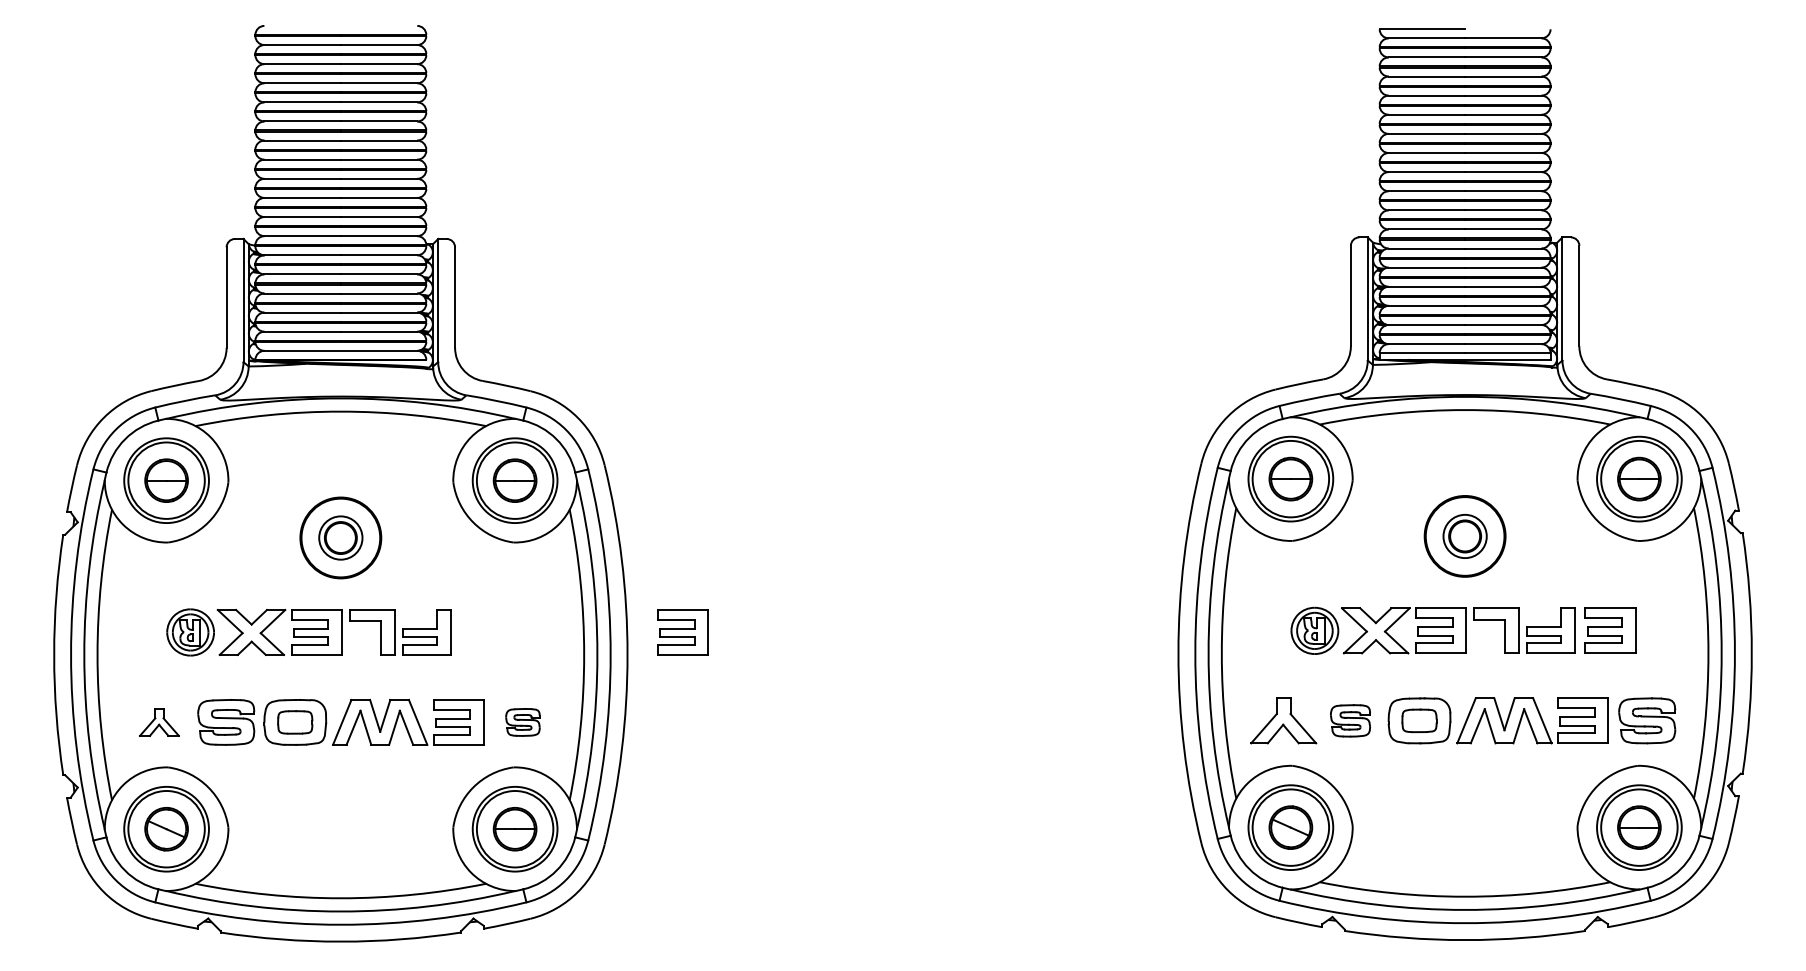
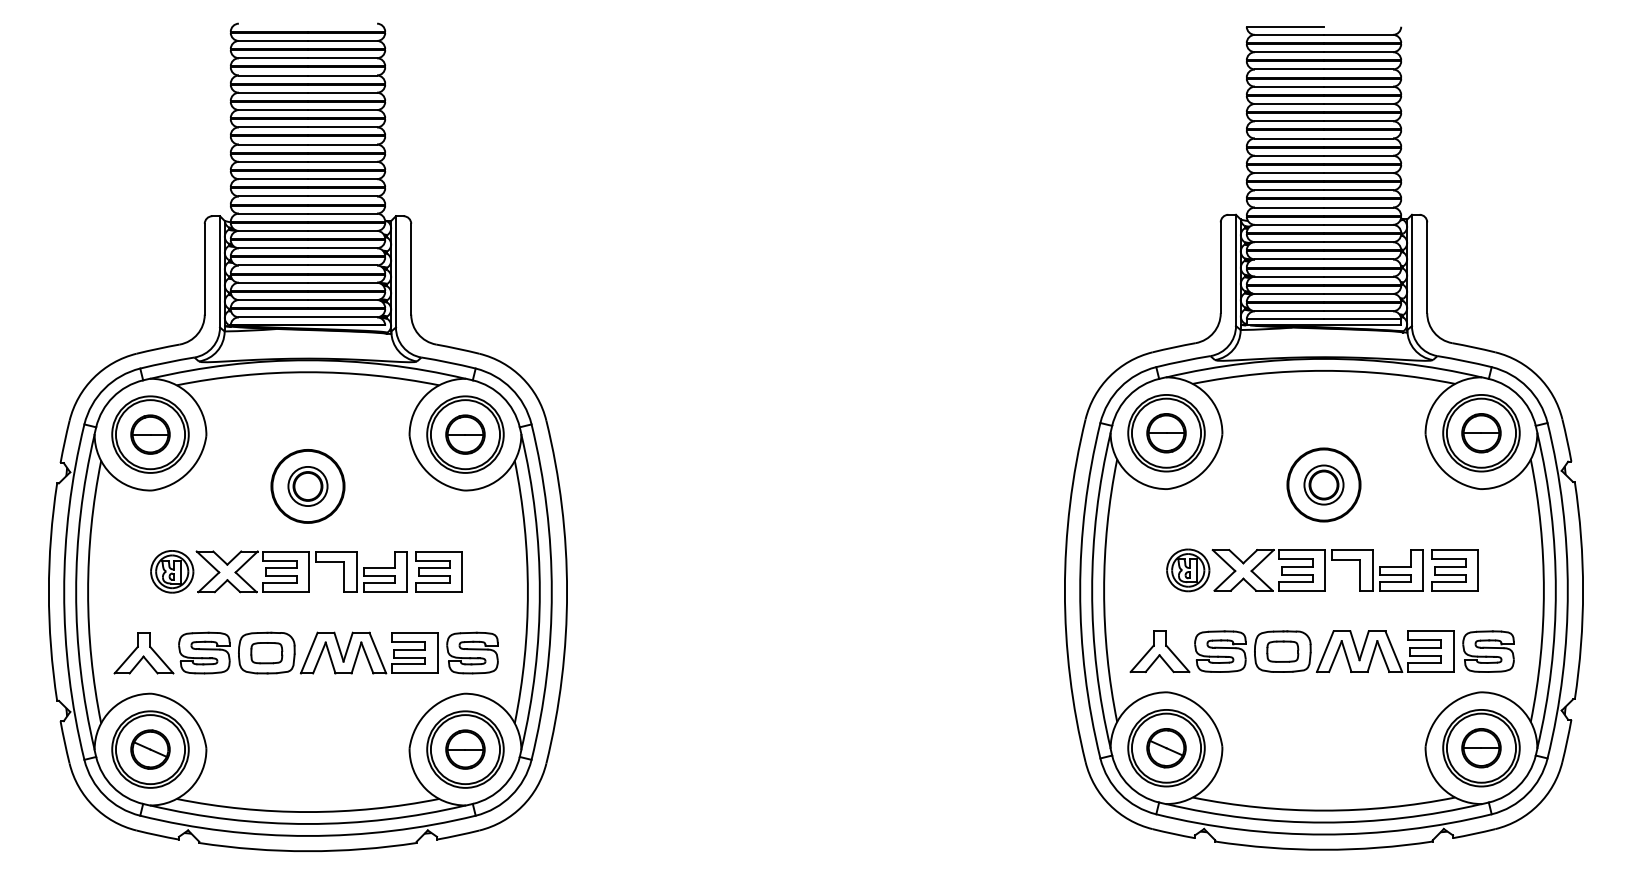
part: (682, 632) -> (438, 571), moved
part: (1350, 720) -> (1220, 651), size x1.43
part: (159, 722) -> (144, 653), size x1.67
part: (522, 722) -> (472, 653), size x1.67

